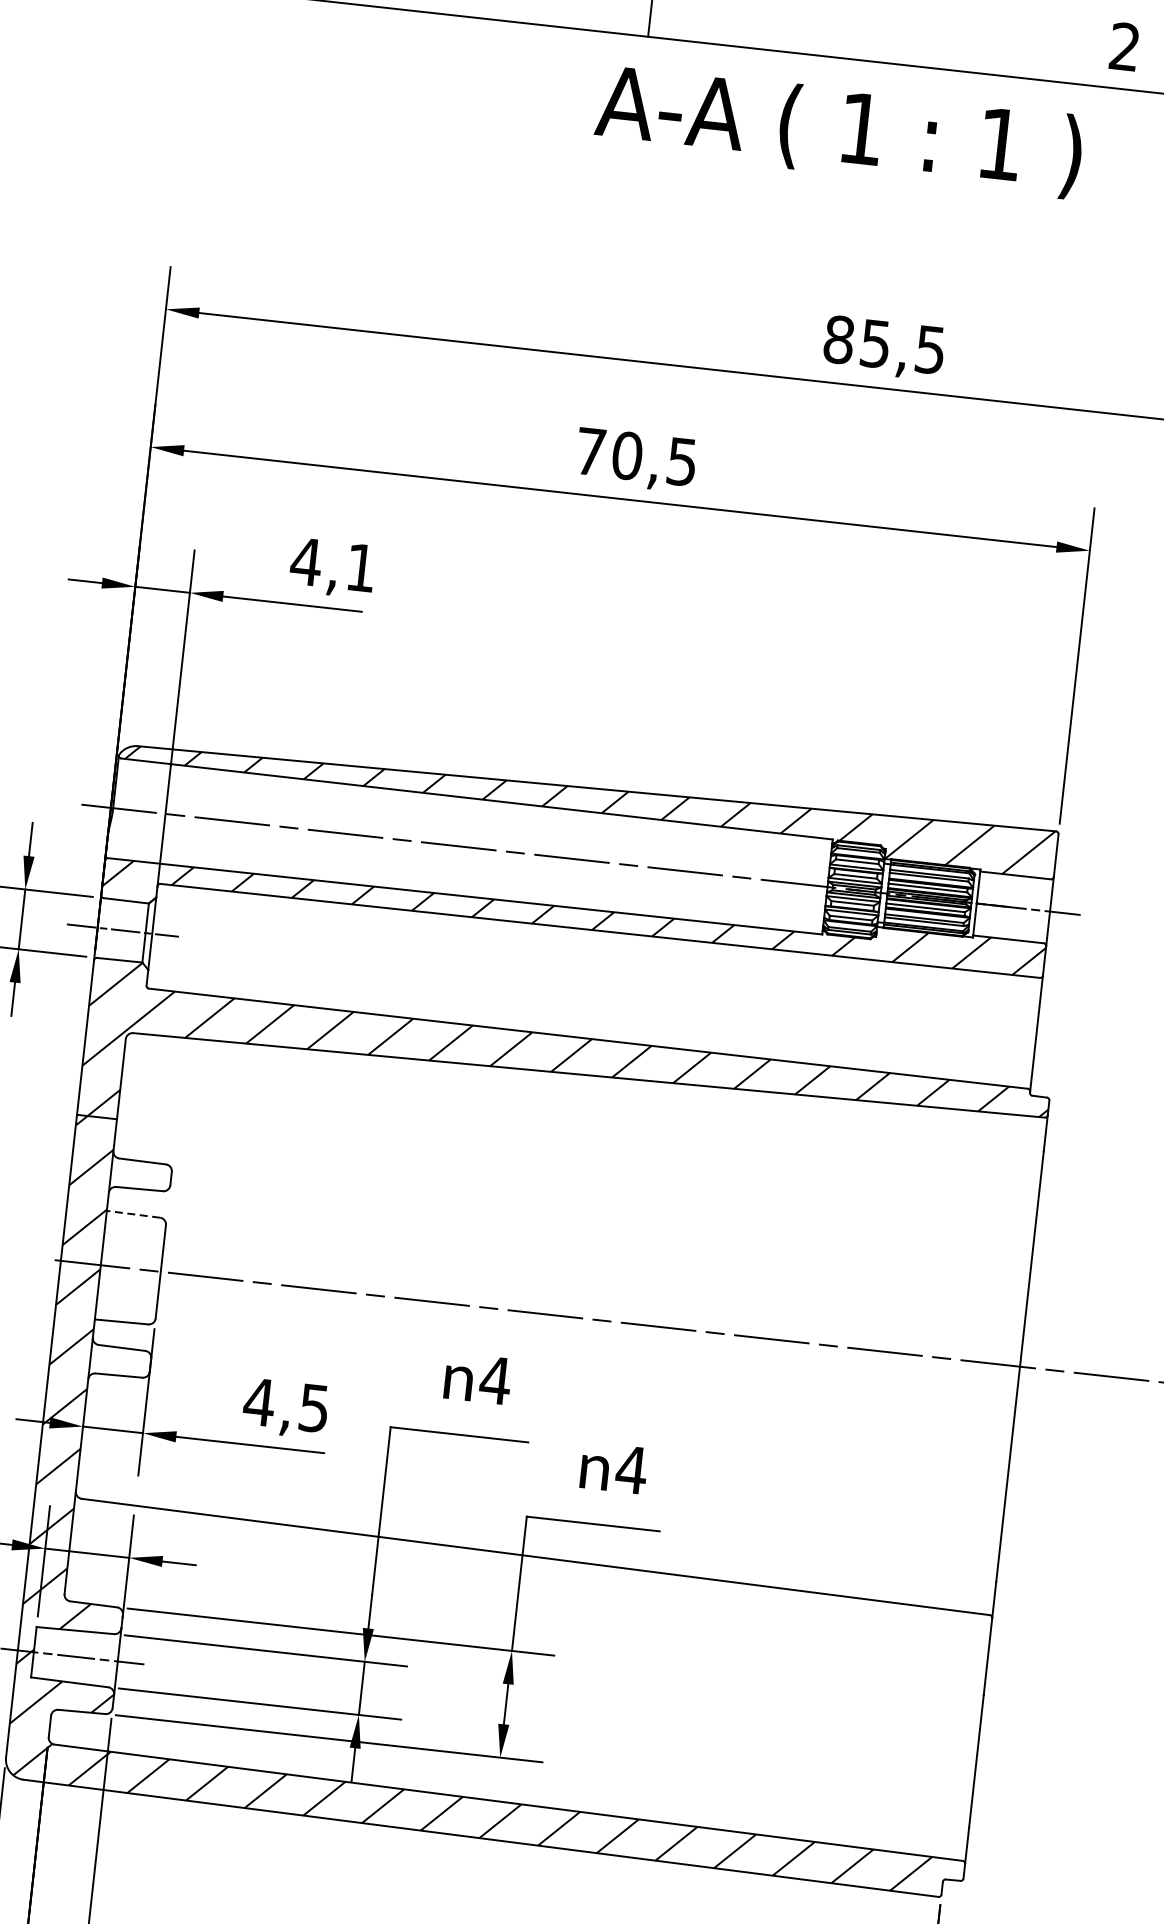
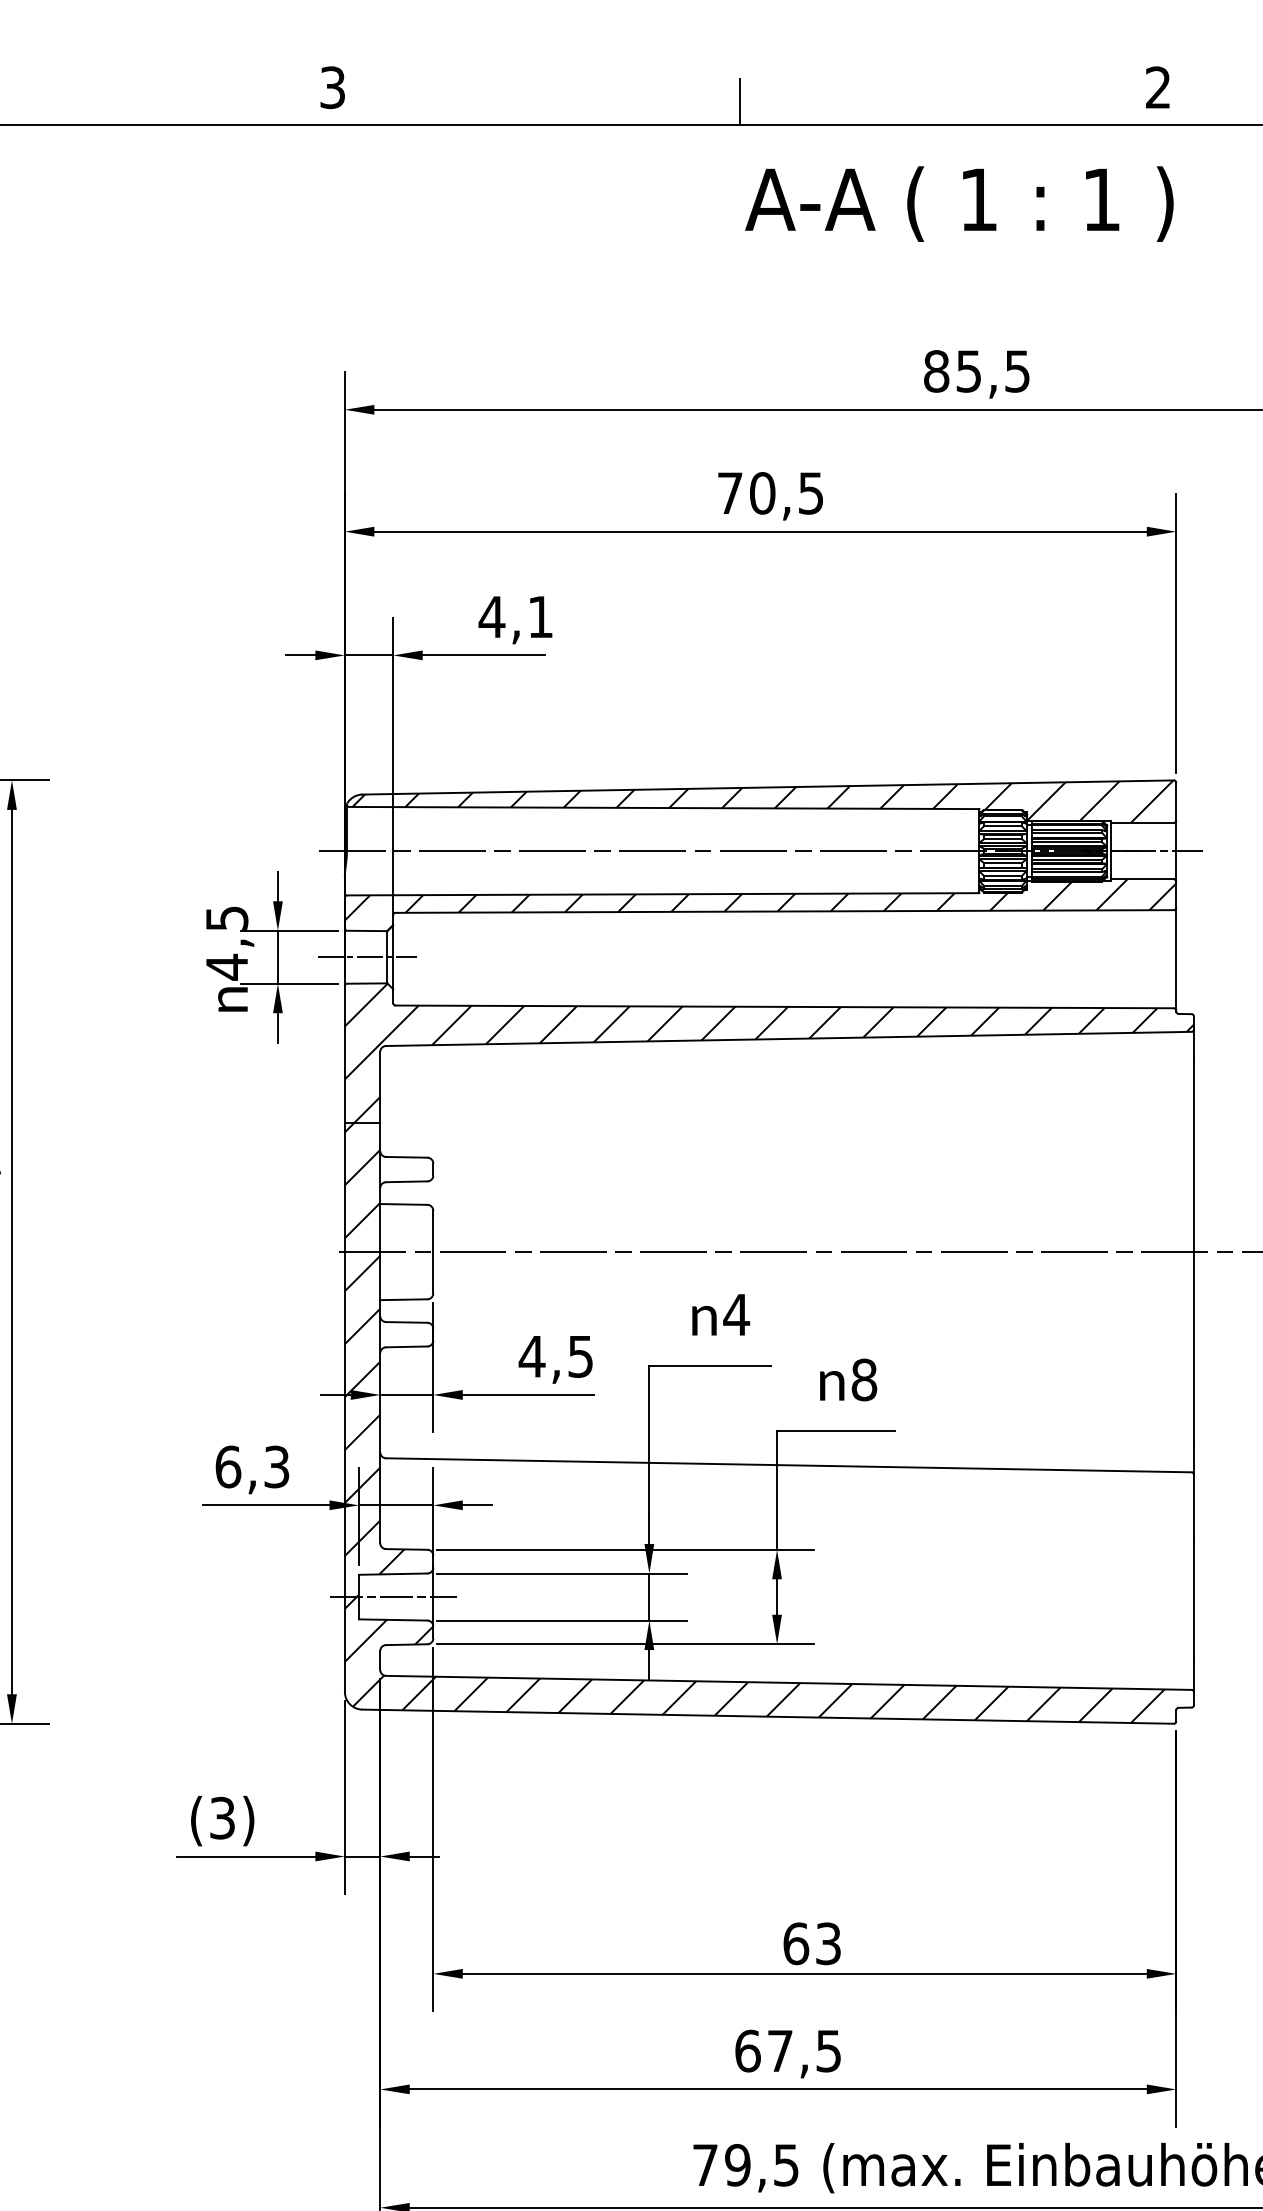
text: (839, 130) -> (959, 203), moved
line: (133, 1214) -> (403, 1204), dashed -> solid
text: (630, 1469) -> (863, 1379), 4 -> 8

